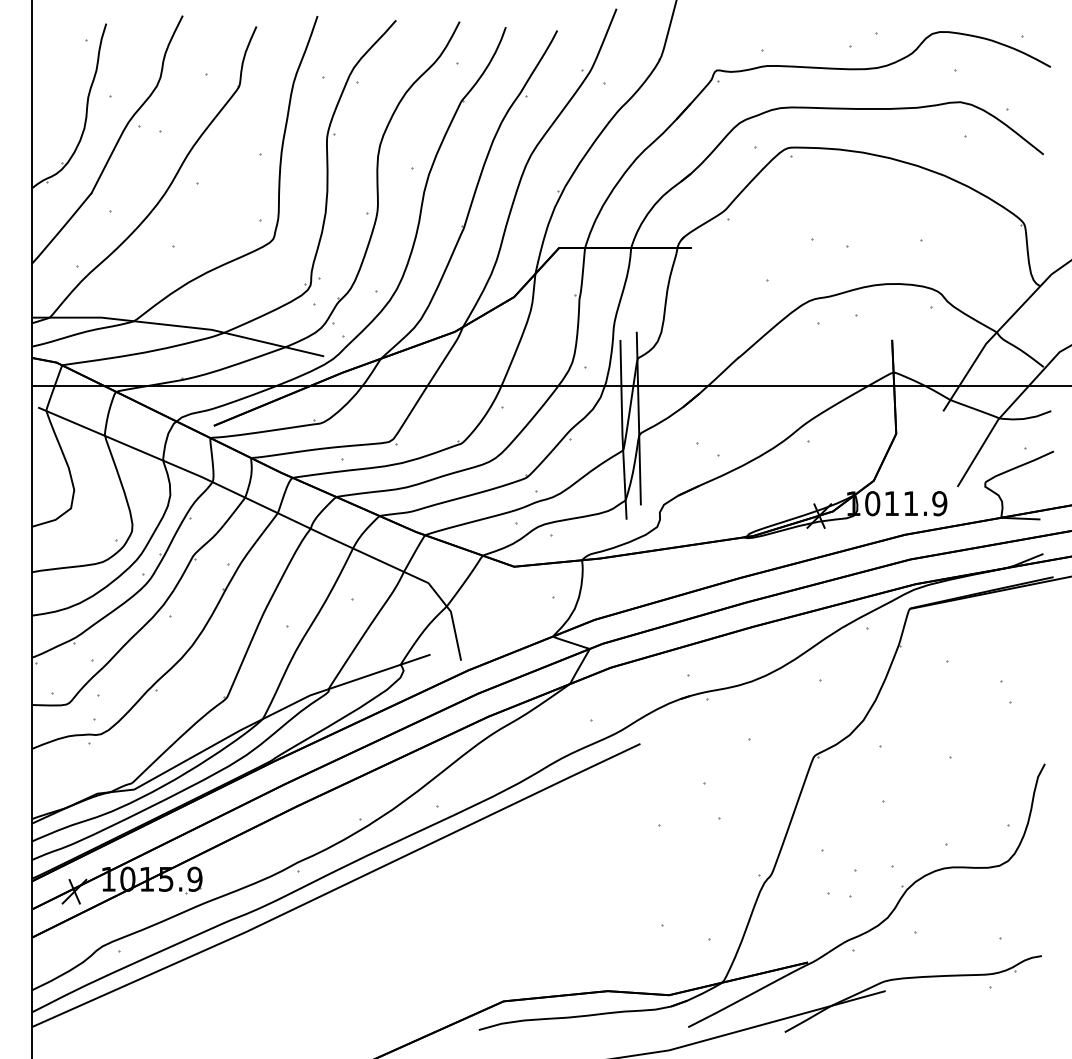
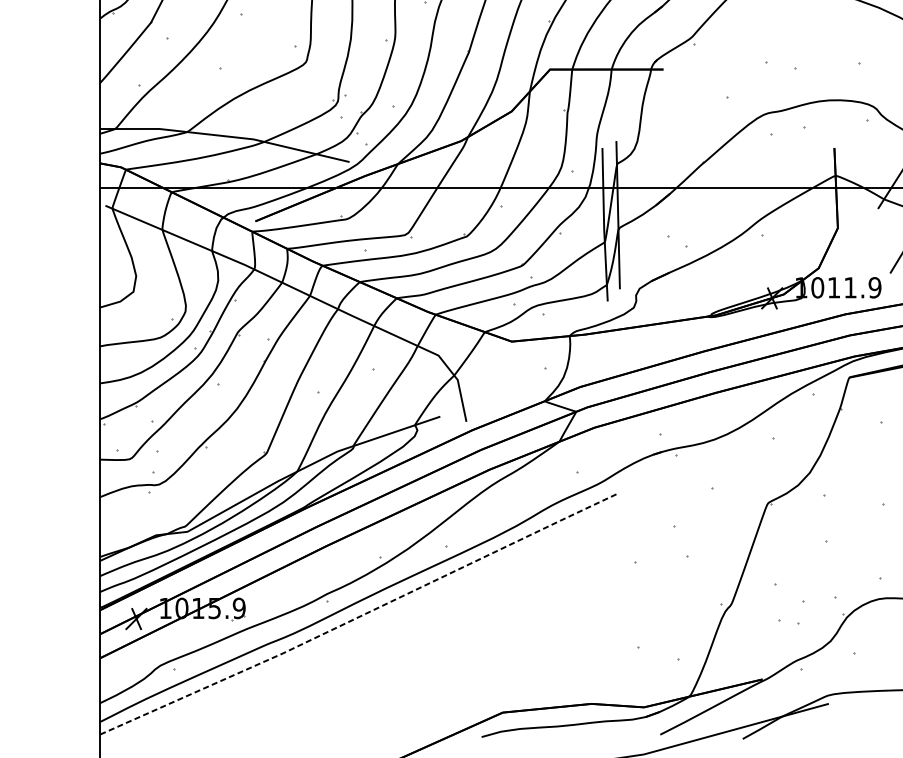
line: (337, 888) -> (360, 616), solid -> dashed

